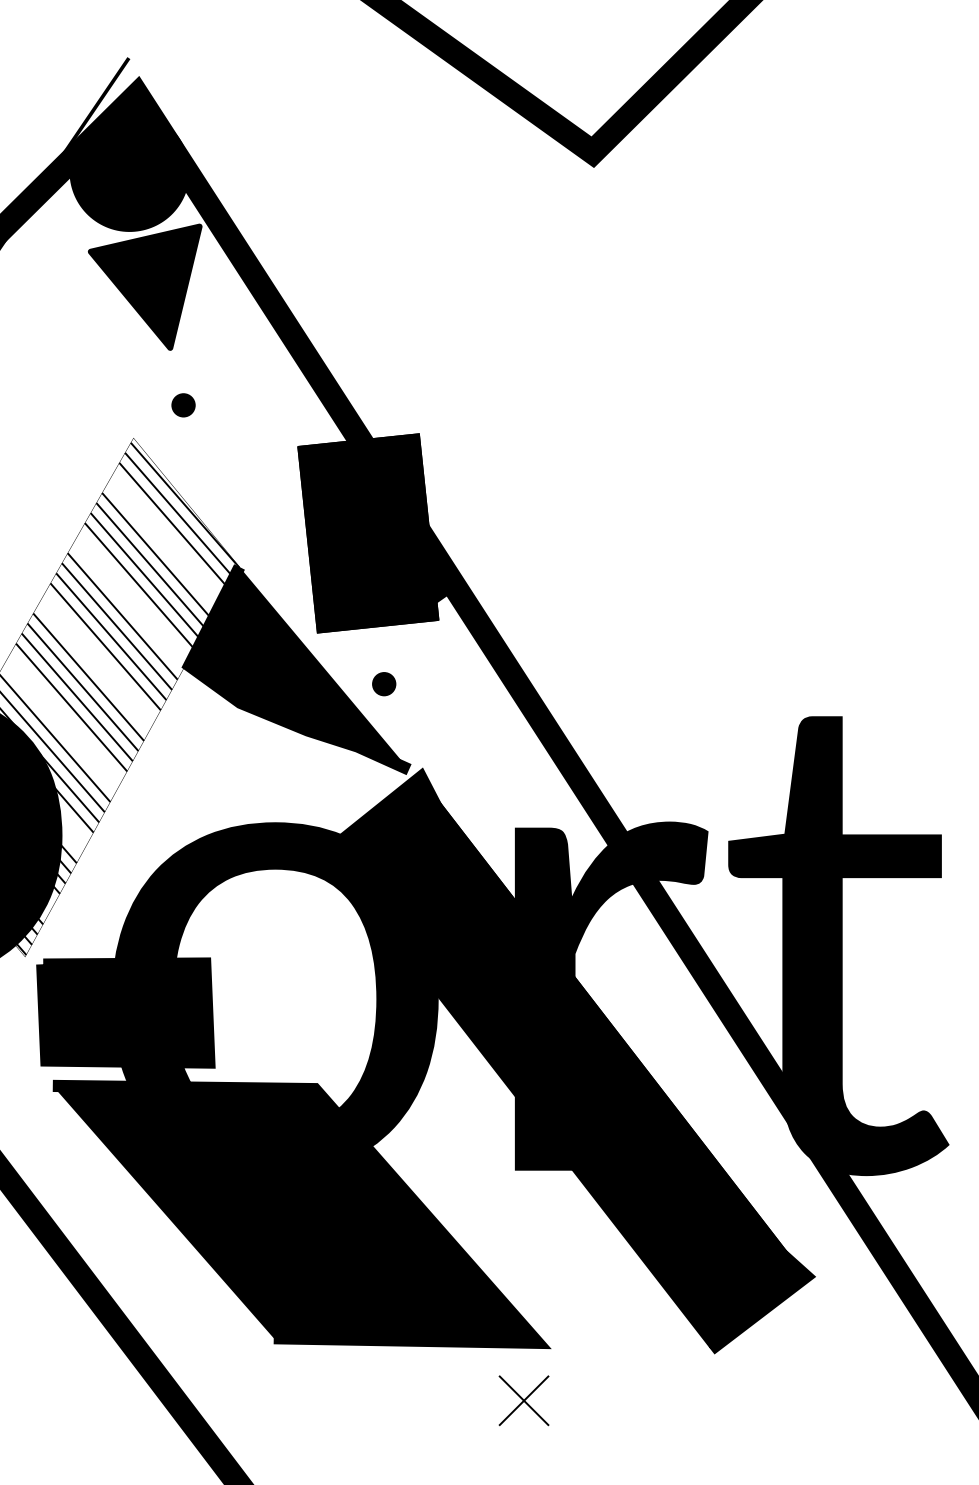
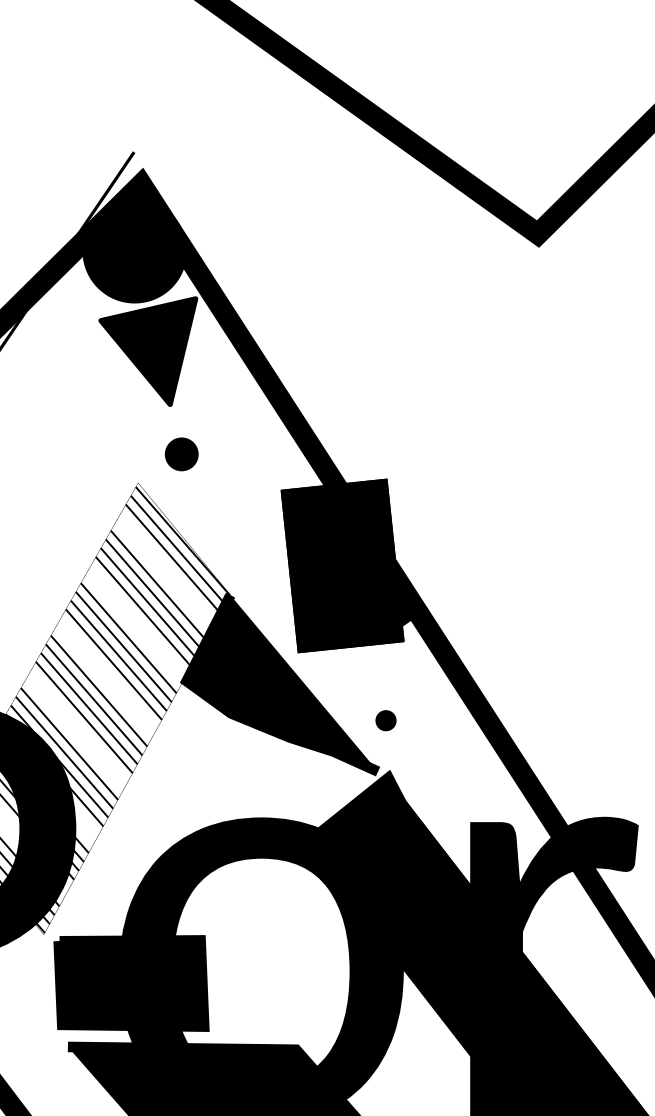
part: (183, 405) -> (181, 454), size x1.6
part: (384, 684) -> (386, 720), moved

